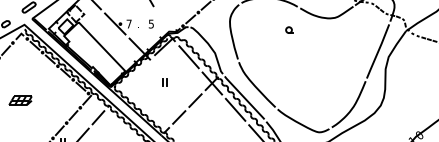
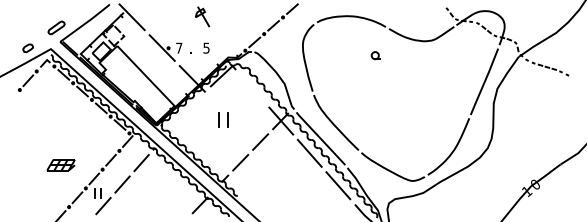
line: (188, 56) -> (252, 88), removed
part: (164, 83) -> (222, 120), size x1.6
part: (20, 100) -> (60, 165), moved

